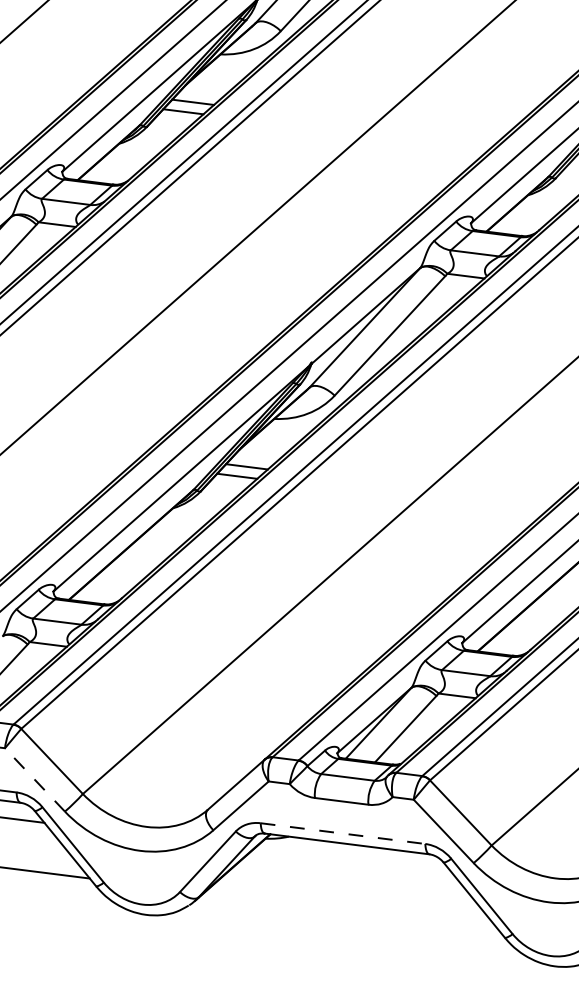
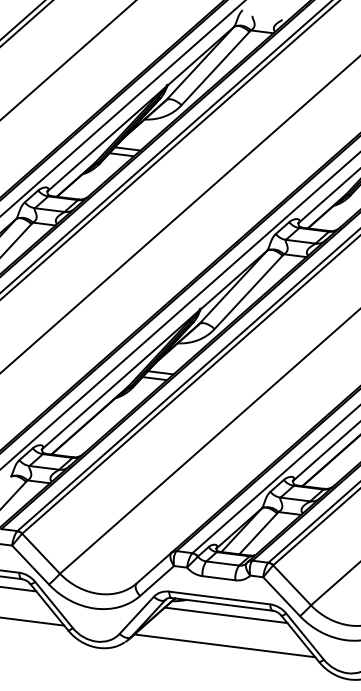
line: (34, 780) -> (30, 565), dashed -> solid
line: (342, 834) -> (219, 598), dashed -> solid
line: (352, 862) -> (225, 615), added
line: (350, 910) -> (224, 645), added

